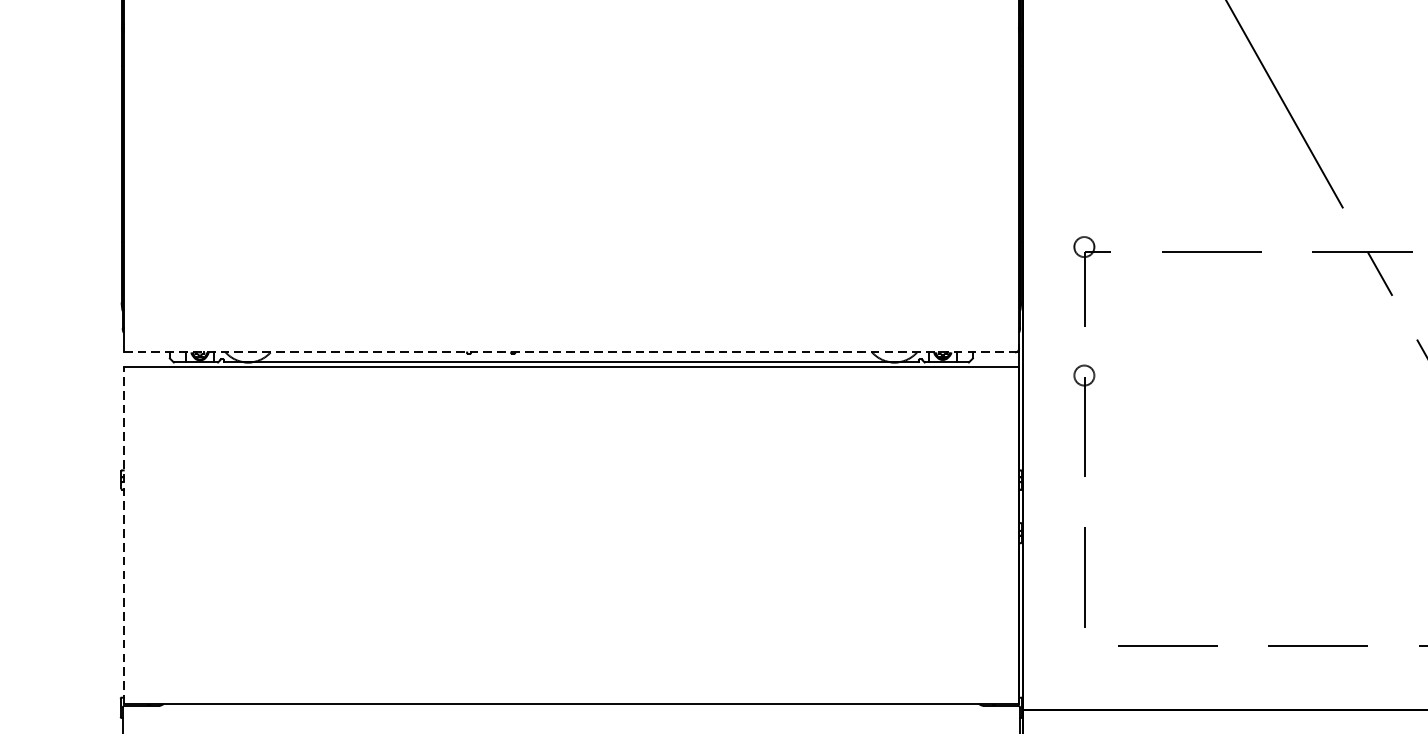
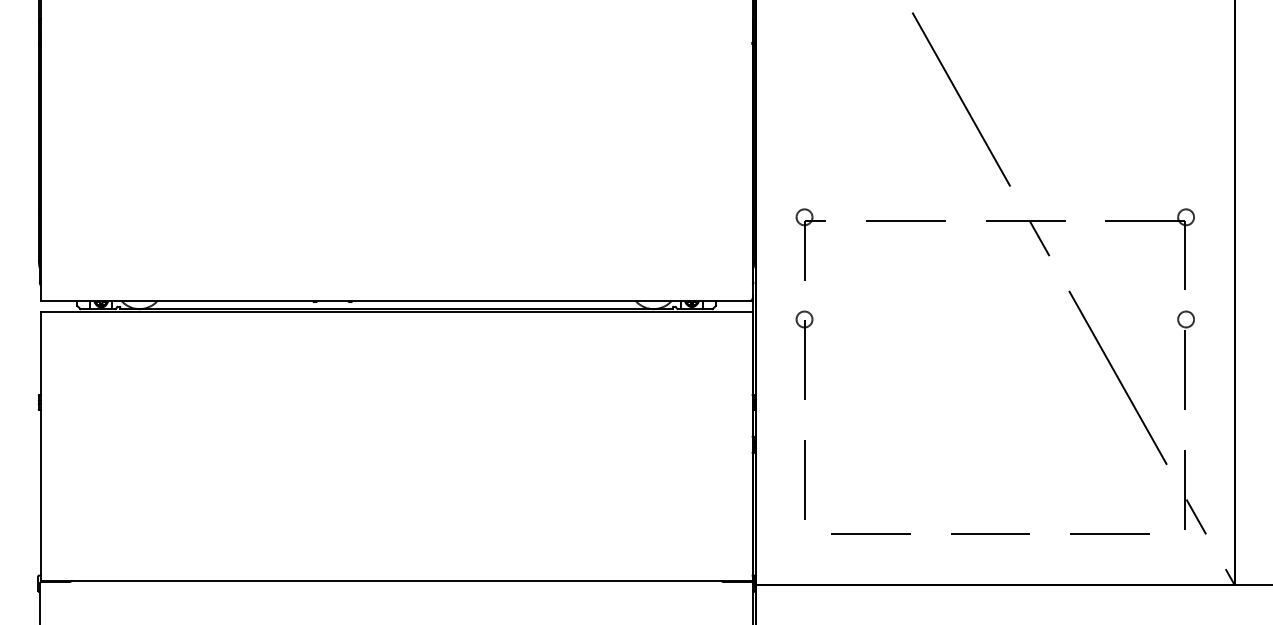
line: (572, 352) -> (397, 301), dashed -> solid
line: (123, 534) -> (40, 445), dashed -> solid

